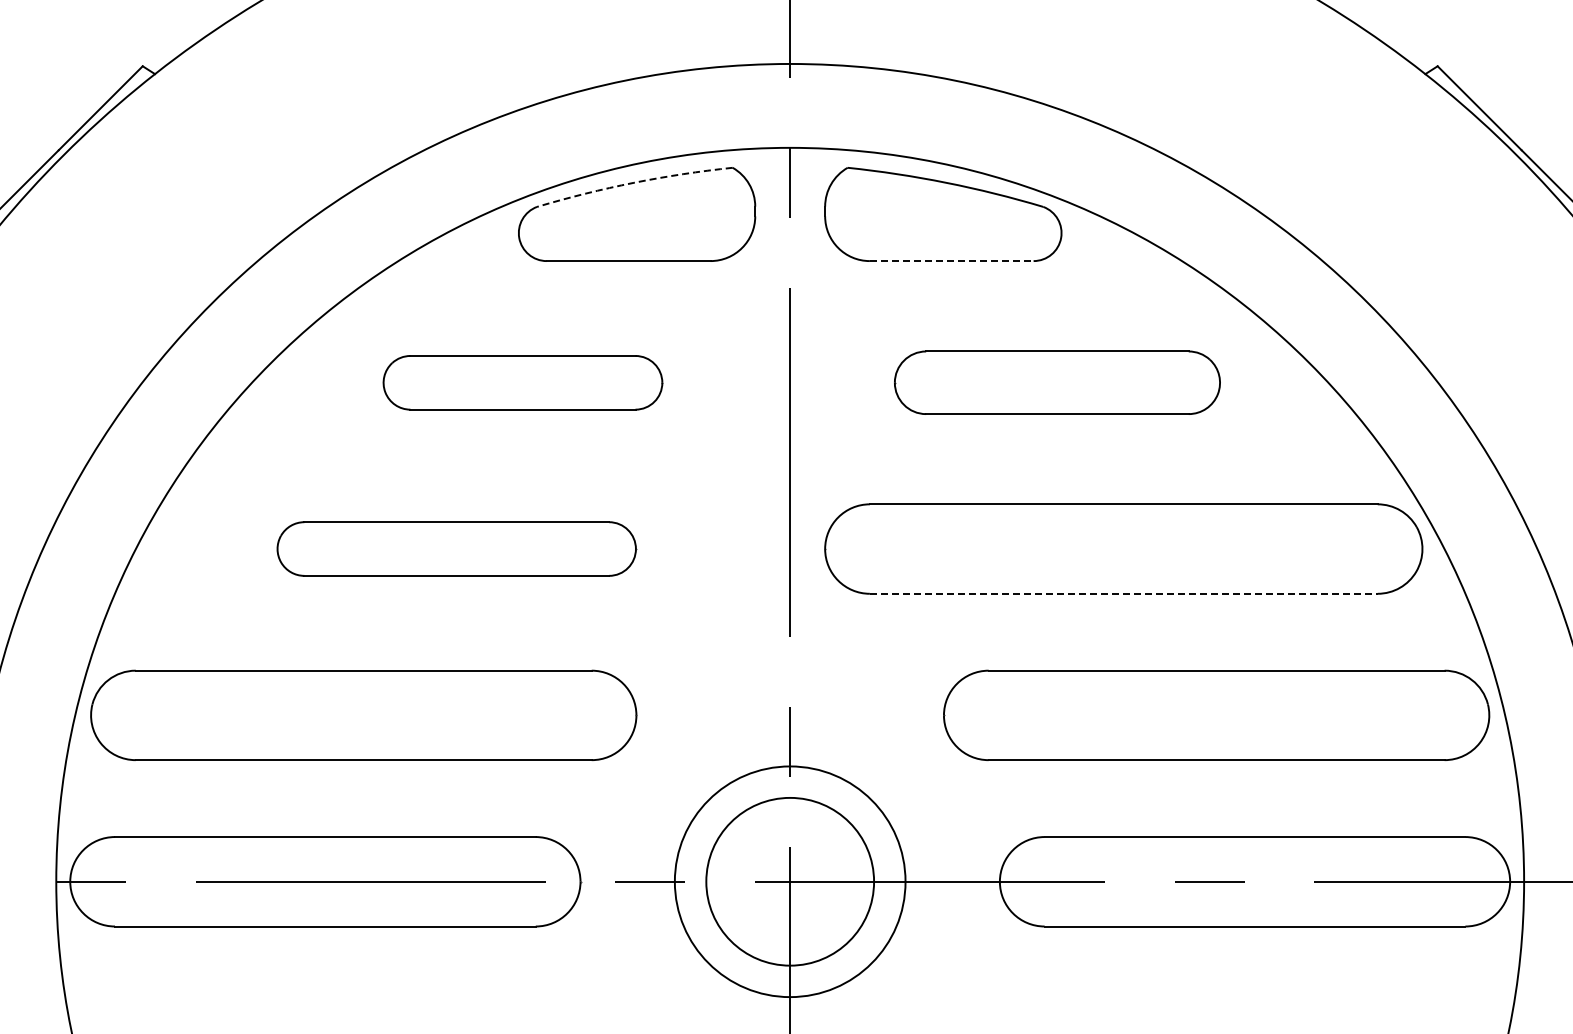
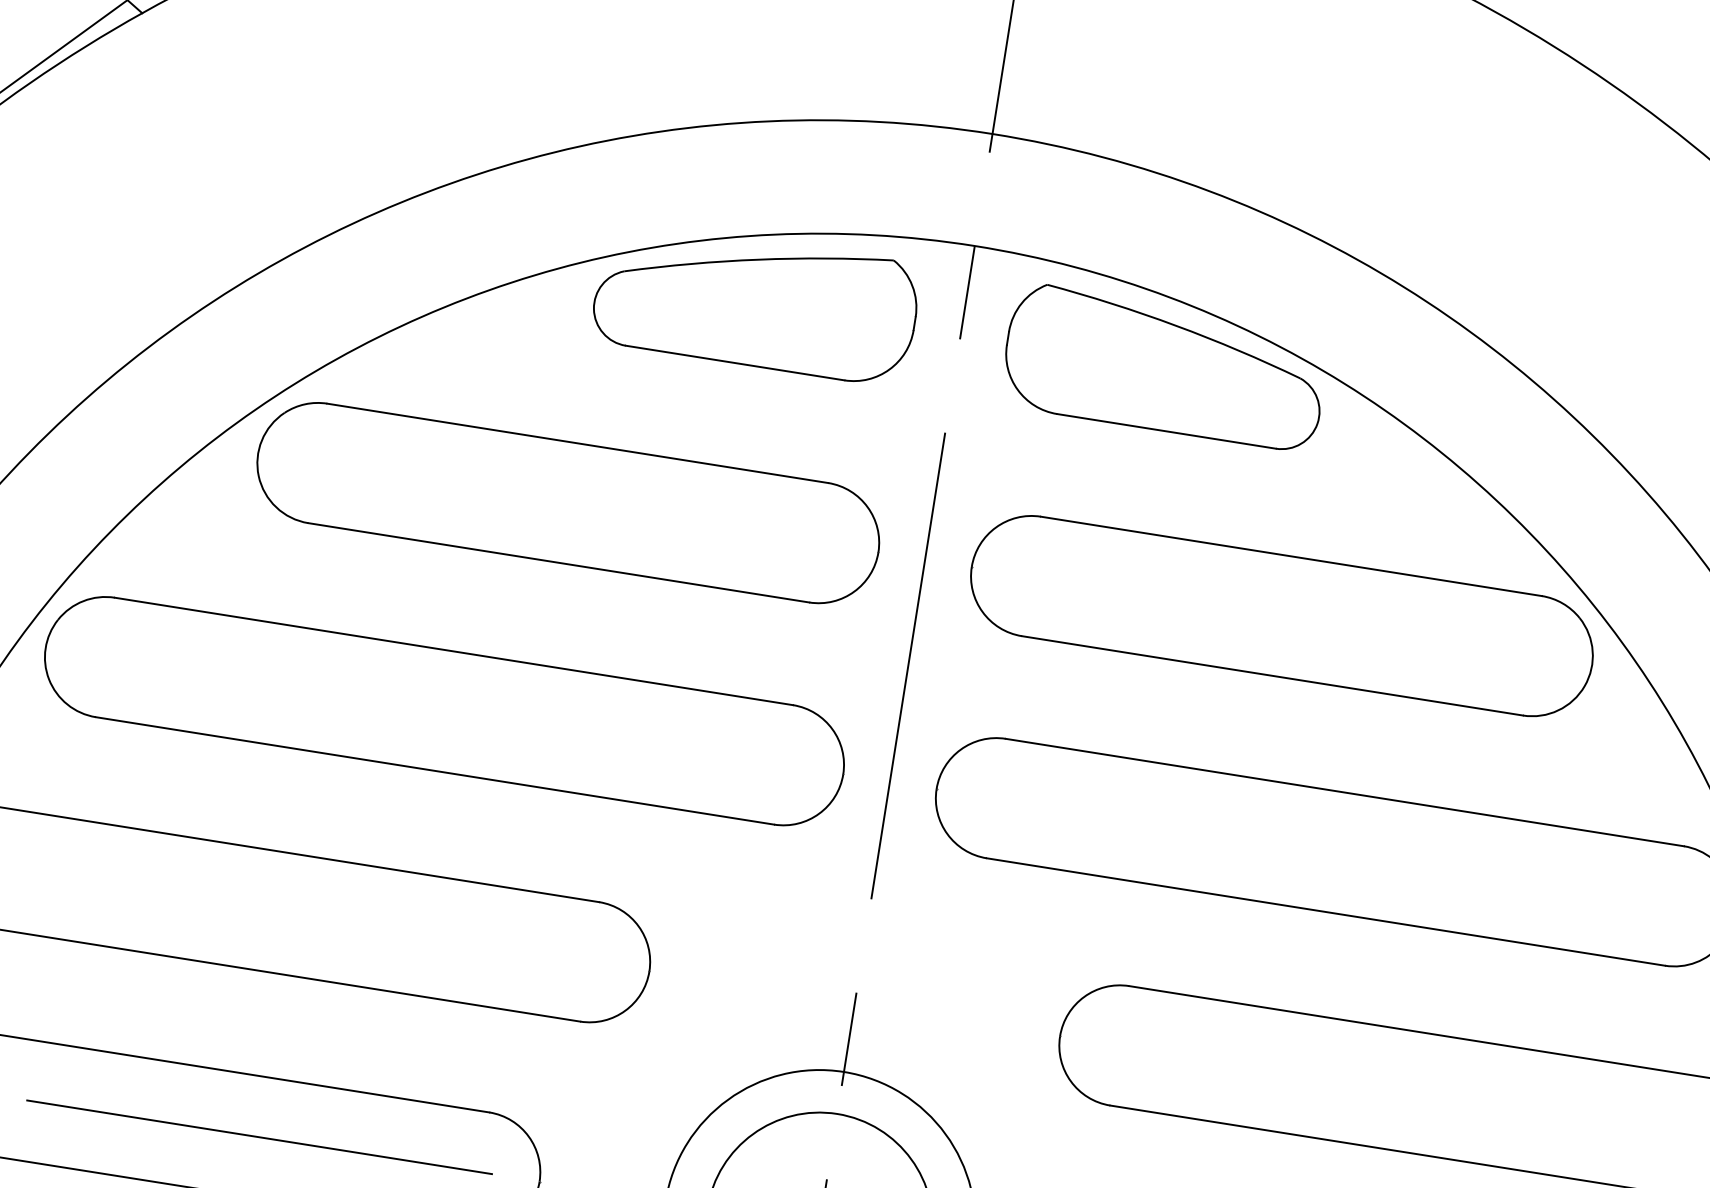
arc: (633, 182) -> (758, 259), dashed -> solid
line: (951, 261) -> (1166, 431), dashed -> solid
part: (522, 382) -> (567, 502), size x1.67
part: (1057, 382) -> (1282, 615), size x1.43
part: (456, 548) -> (444, 710), size x1.67
line: (1123, 593) -> (1325, 911), dashed -> solid

